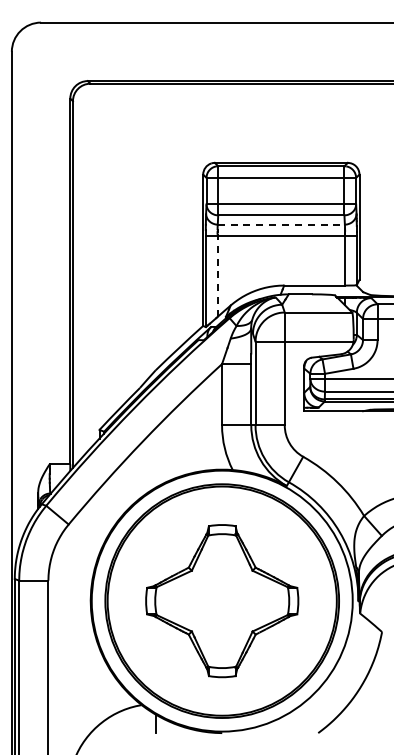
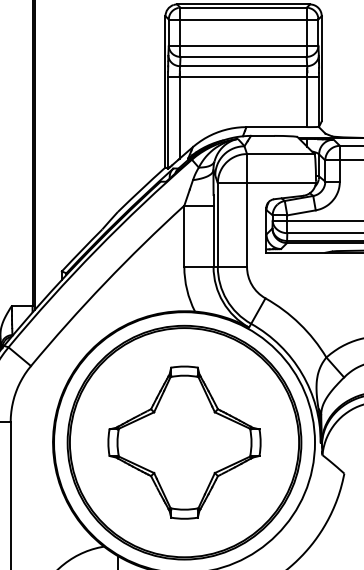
line: (281, 224) -> (243, 66), dashed -> solid
line: (217, 275) -> (179, 117), dashed -> solid

